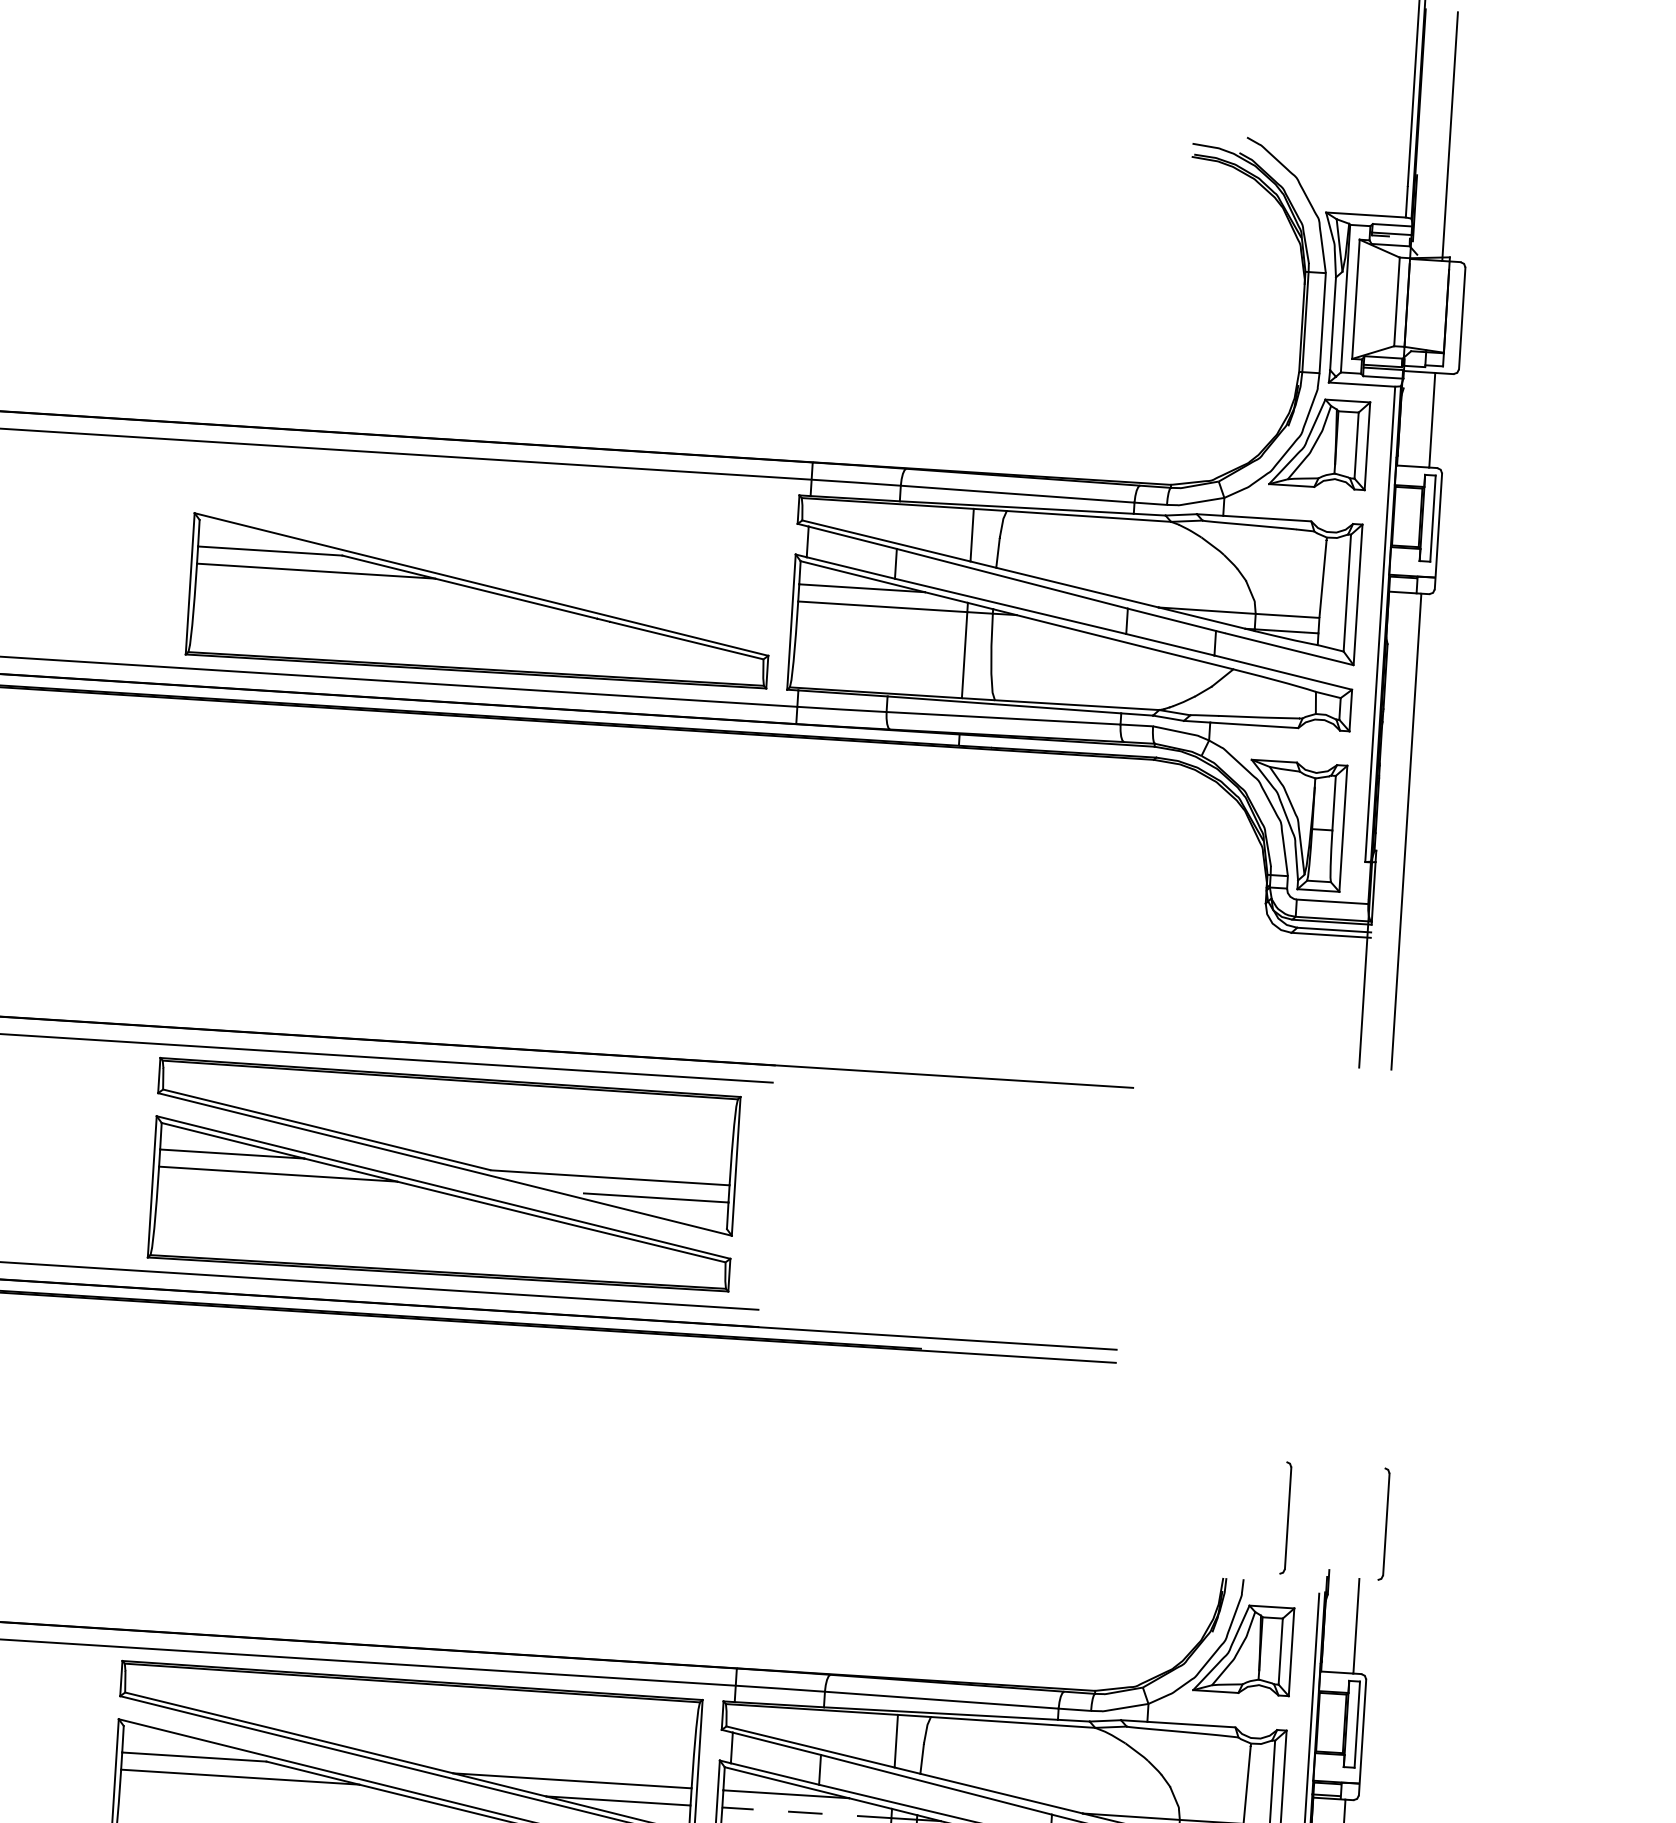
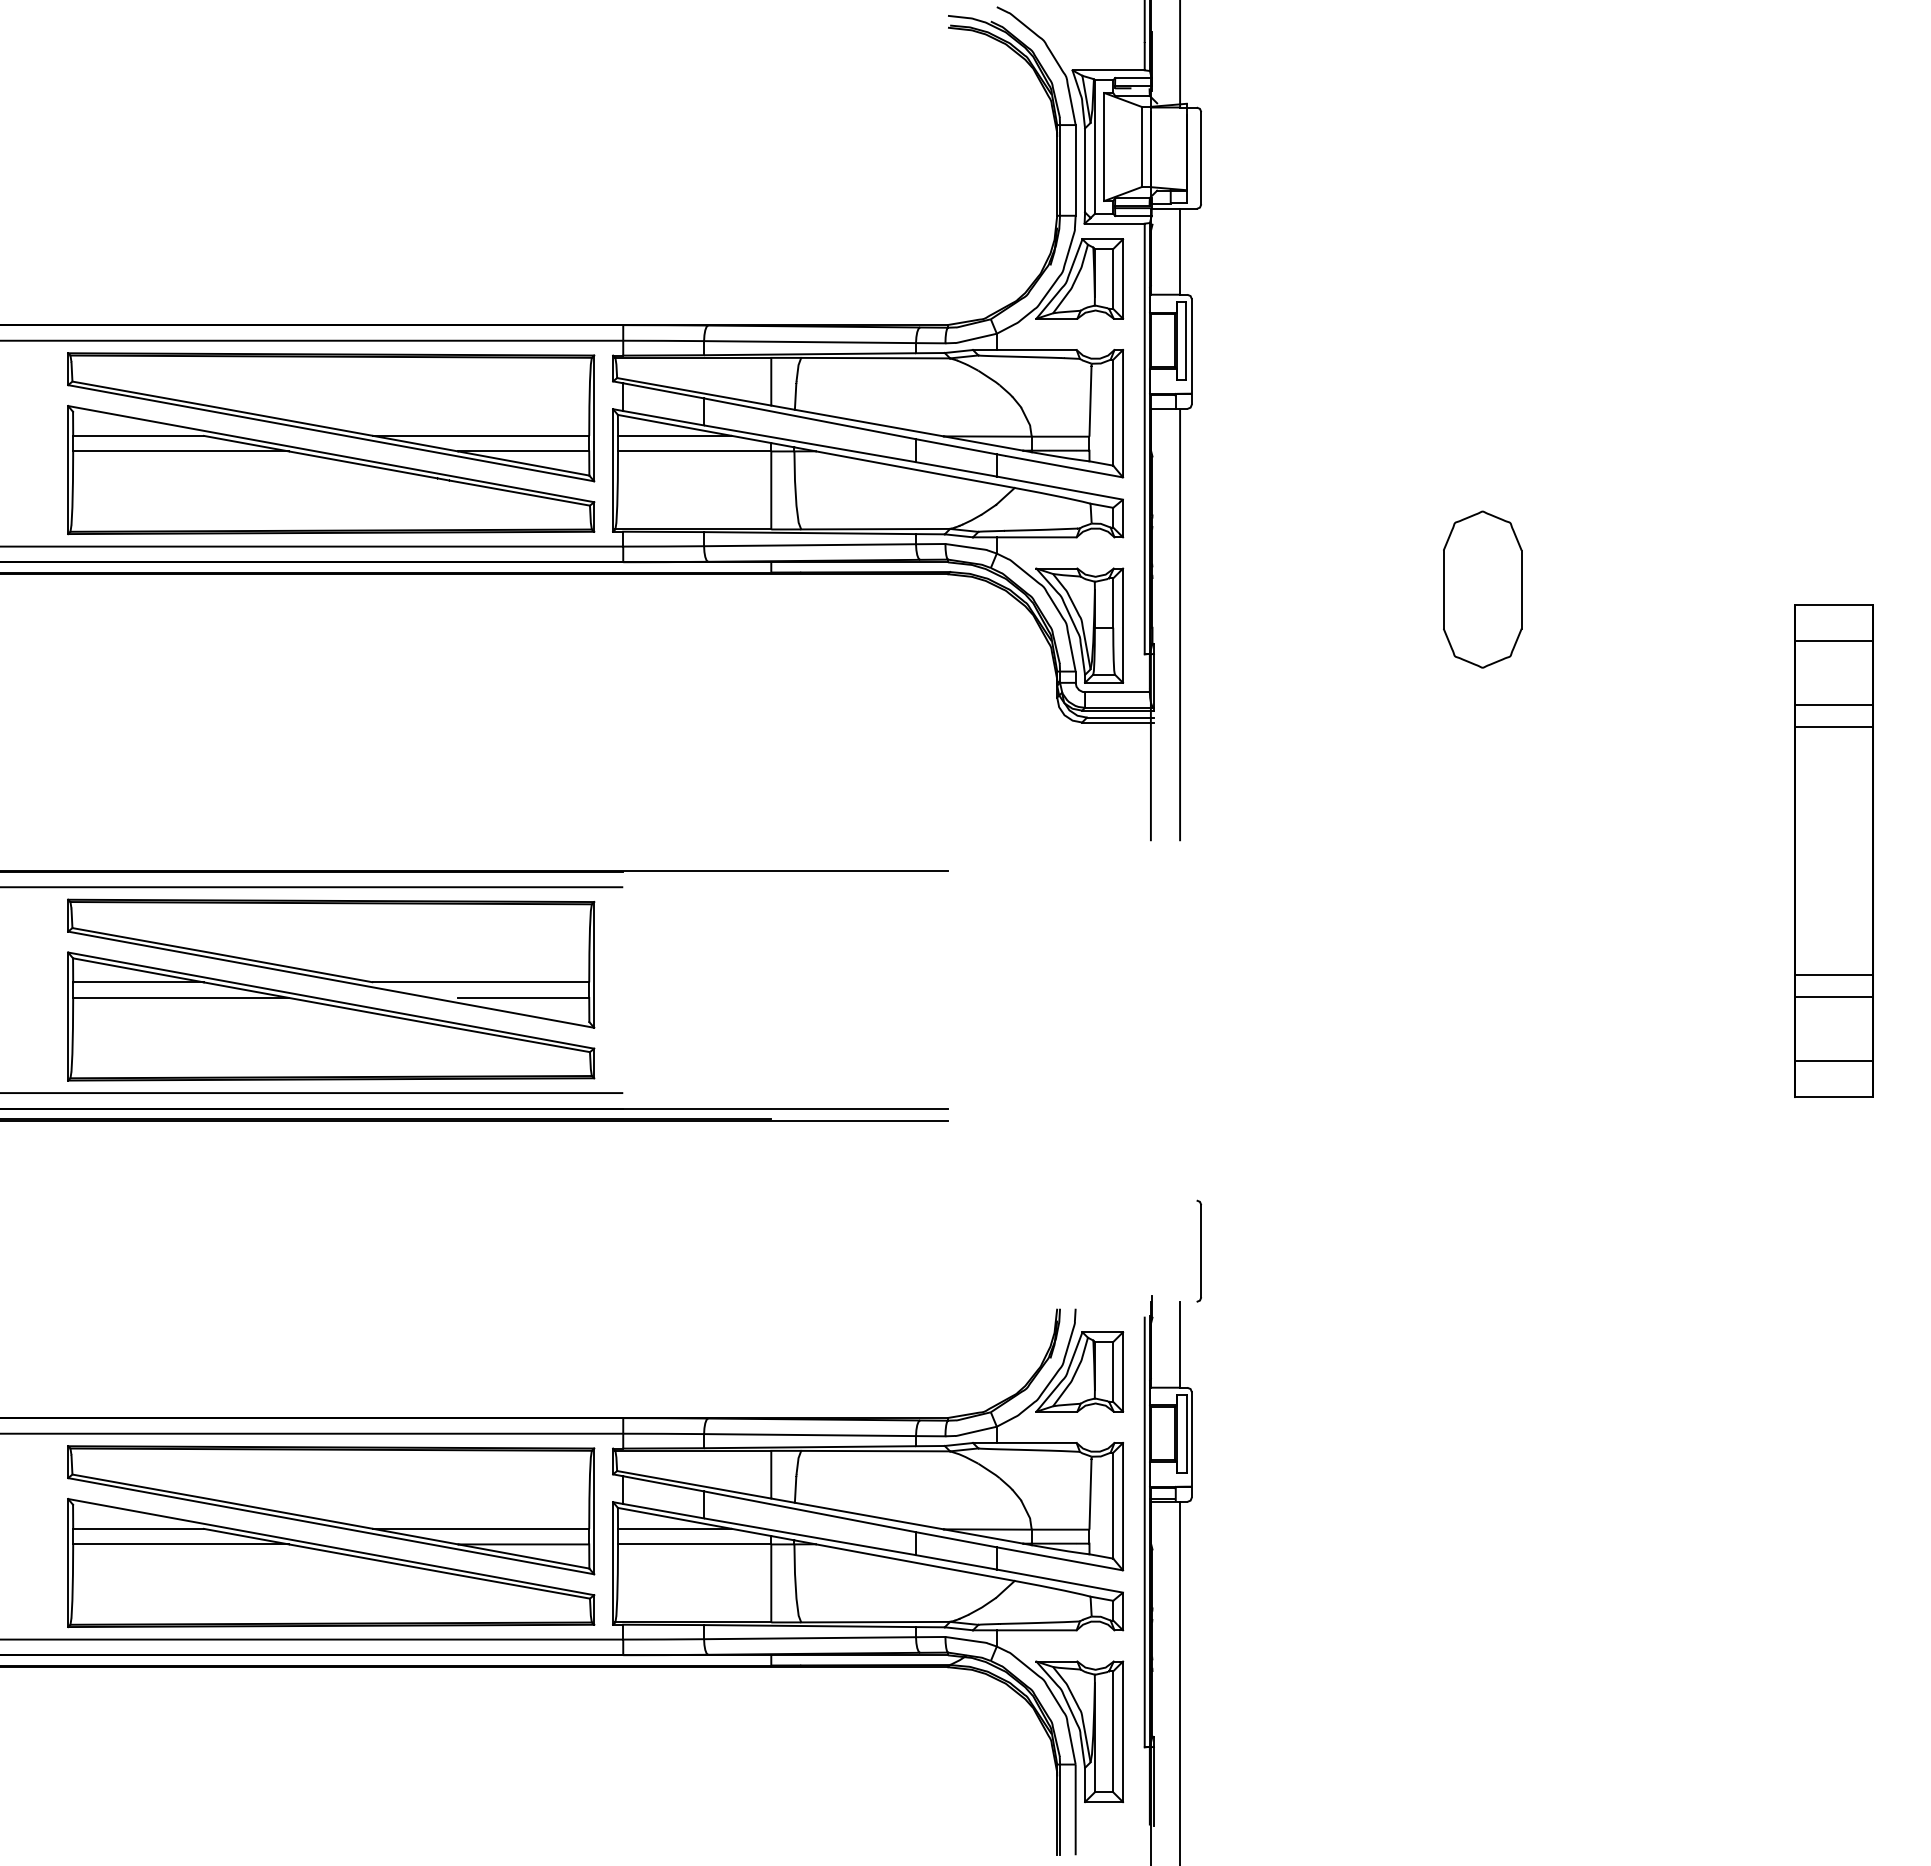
part: (484, 544) -> (331, 417), added
part: (1285, 1517) -> (1109, 1250), removed
line: (806, 1812) -> (694, 1544), dashed -> solid

